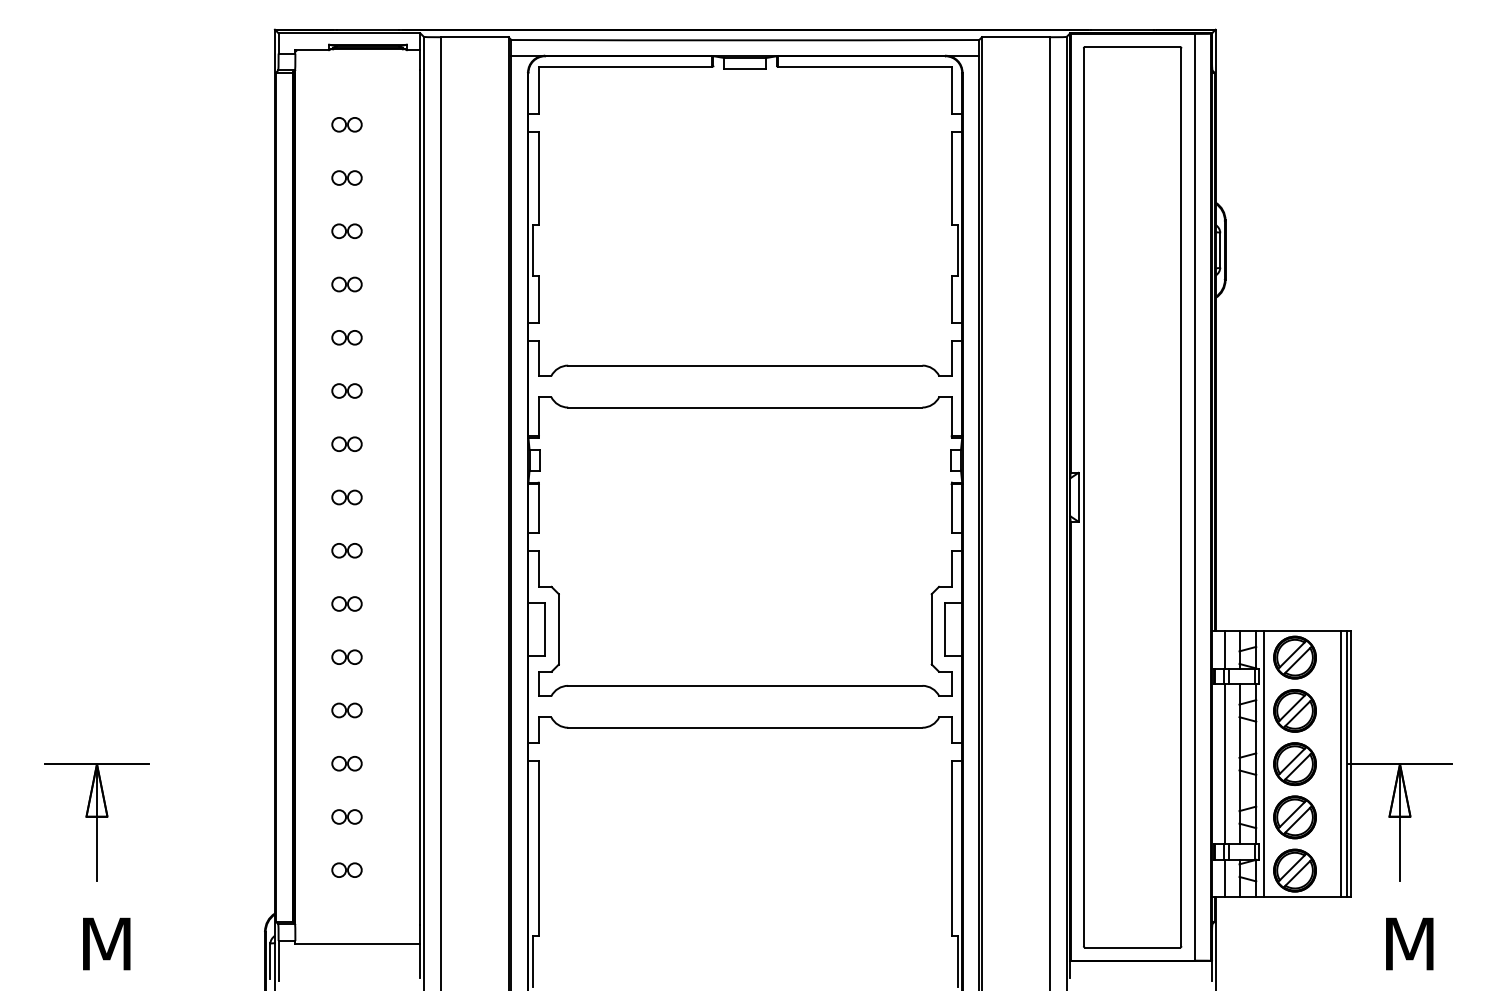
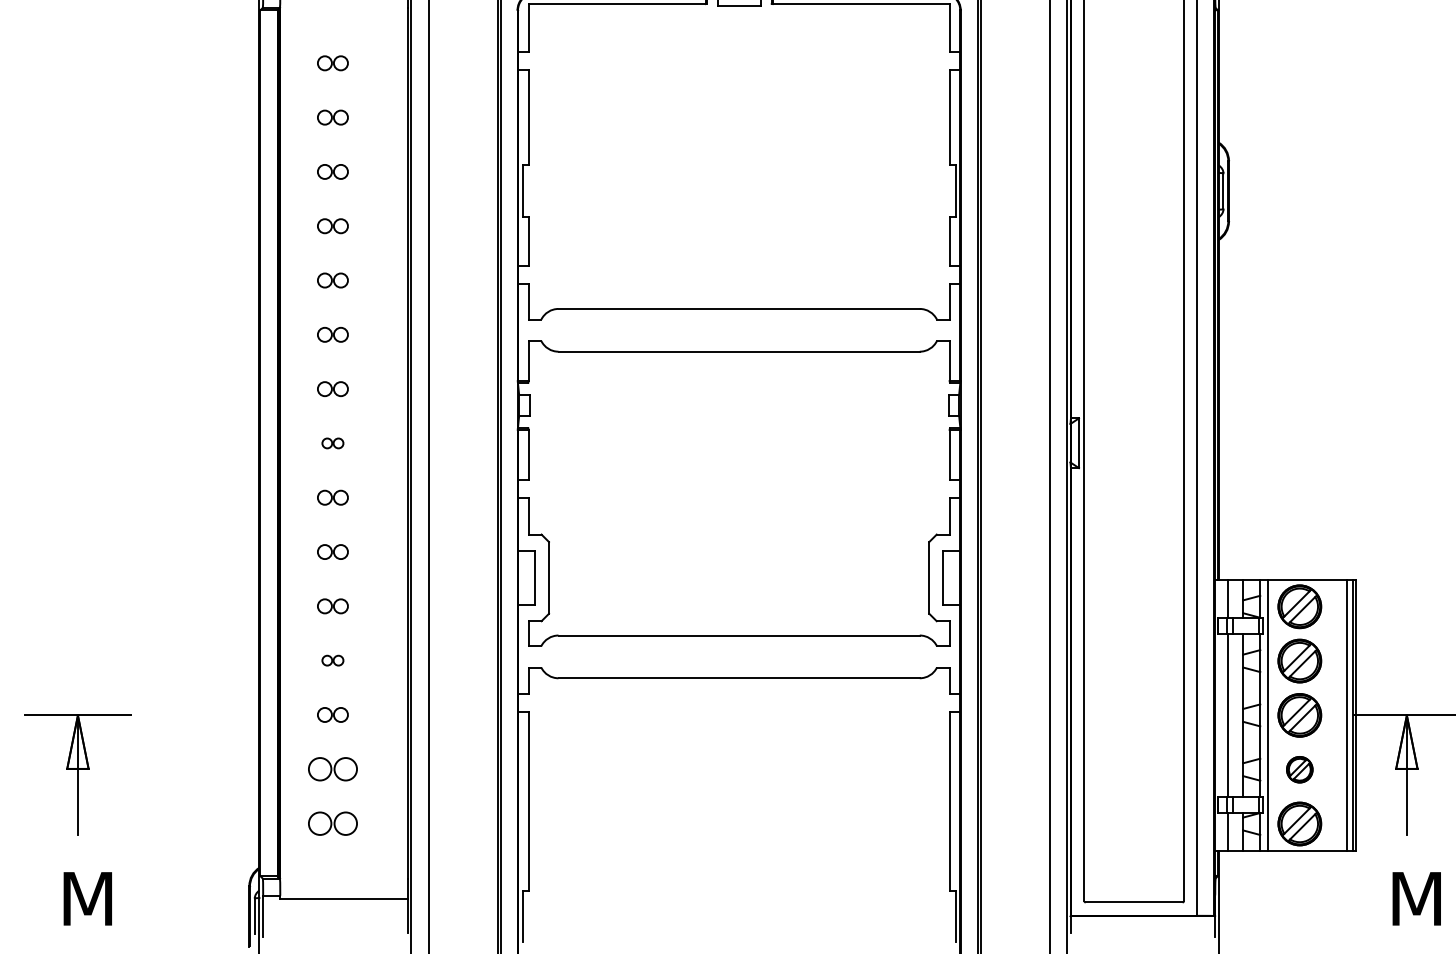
part: (346, 497) -> (332, 443), size x0.7
part: (346, 710) -> (332, 660), size x0.7
part: (346, 816) -> (332, 768), size x1.6
part: (1294, 817) -> (1299, 769), size x0.6
part: (346, 869) -> (332, 822), size x1.6

